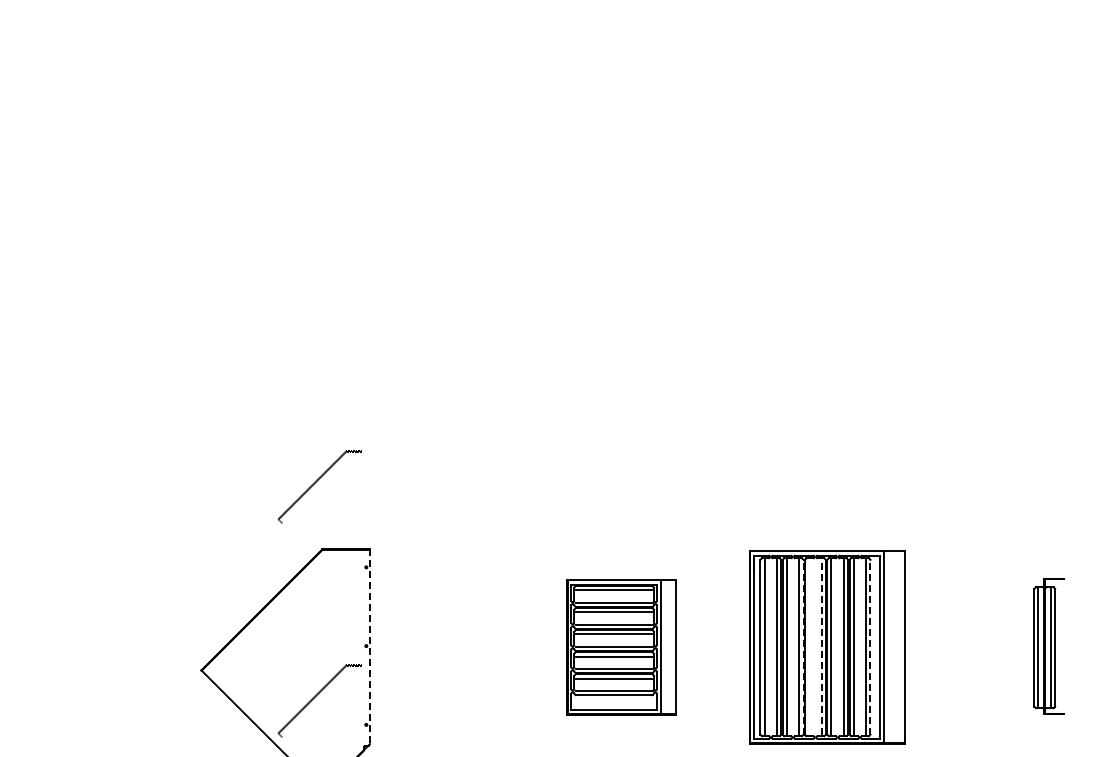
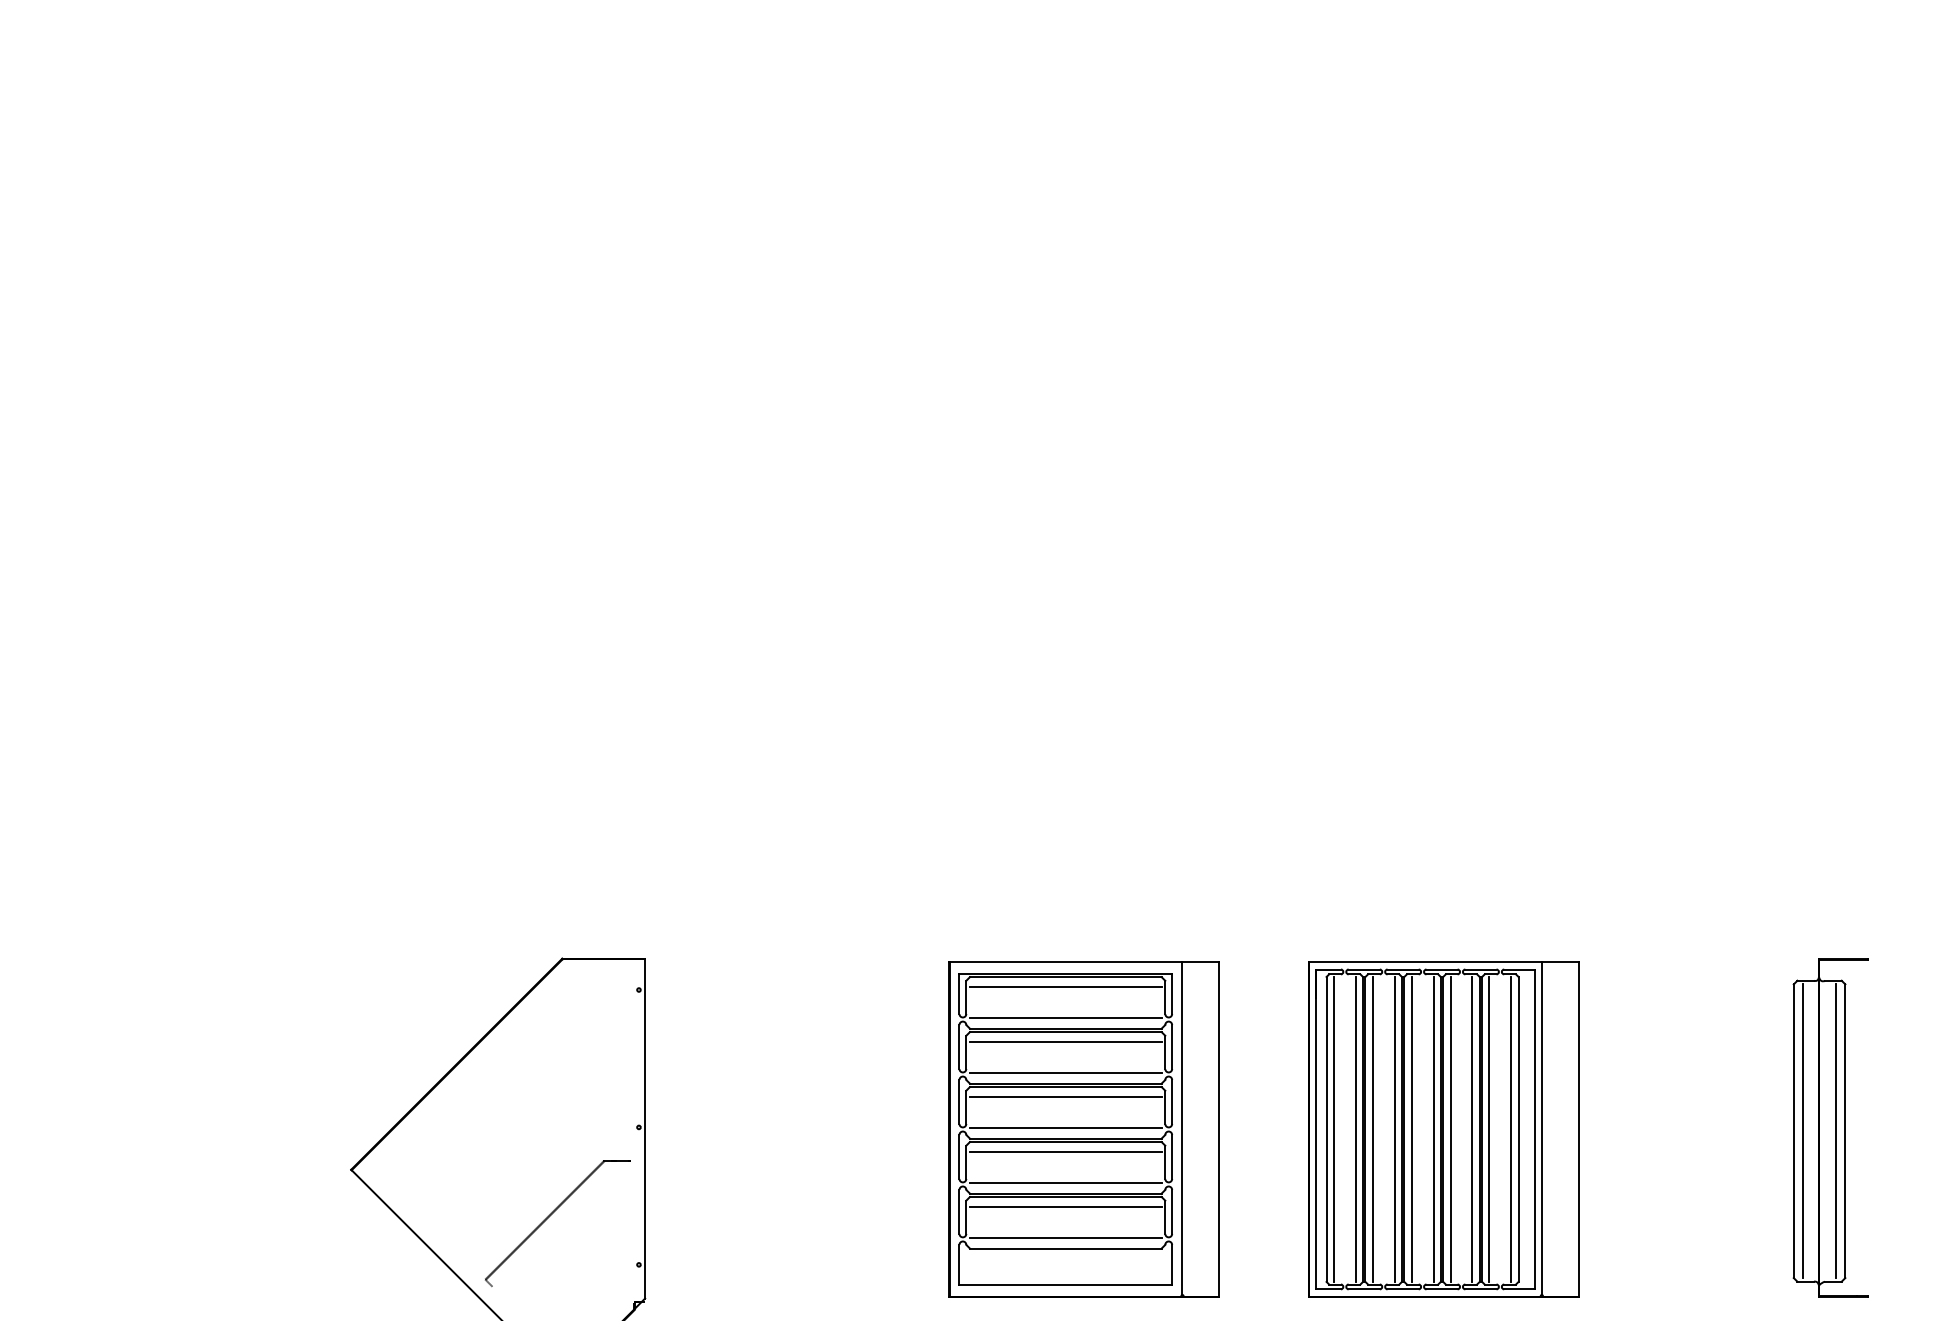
part: (319, 486) -> (557, 848), removed
line: (803, 646) -> (1401, 1128), dashed -> solid
line: (809, 646) -> (1412, 1128), added
line: (821, 646) -> (1433, 1128), dashed -> solid
line: (870, 646) -> (1518, 1128), dashed -> solid
part: (1048, 646) -> (1829, 1128), size x1.43
line: (369, 647) -> (644, 1129), dashed -> solid
part: (621, 647) -> (1084, 1129), size x1.43

